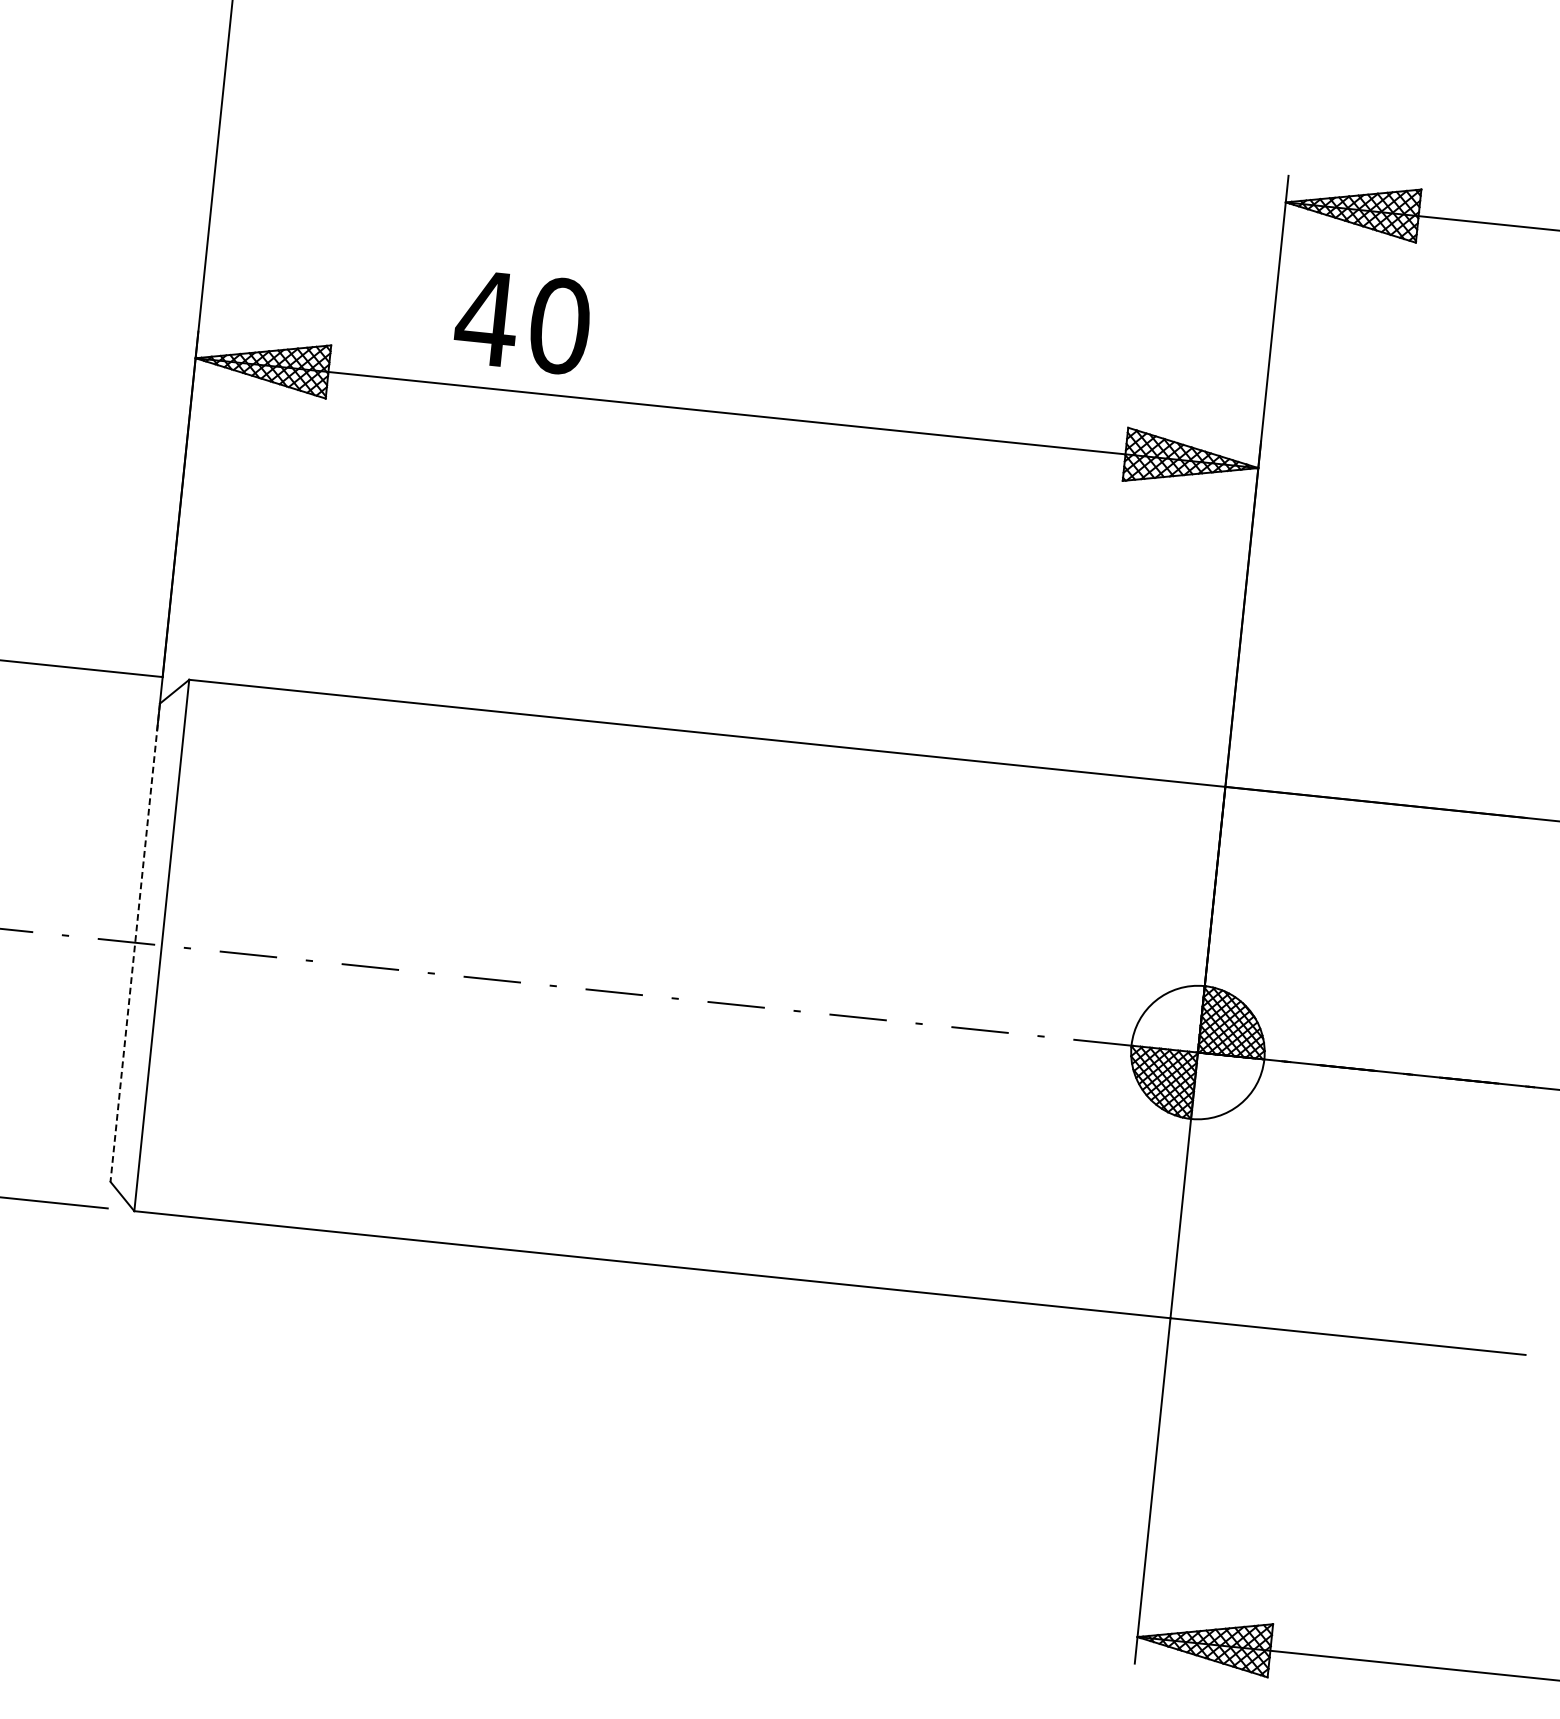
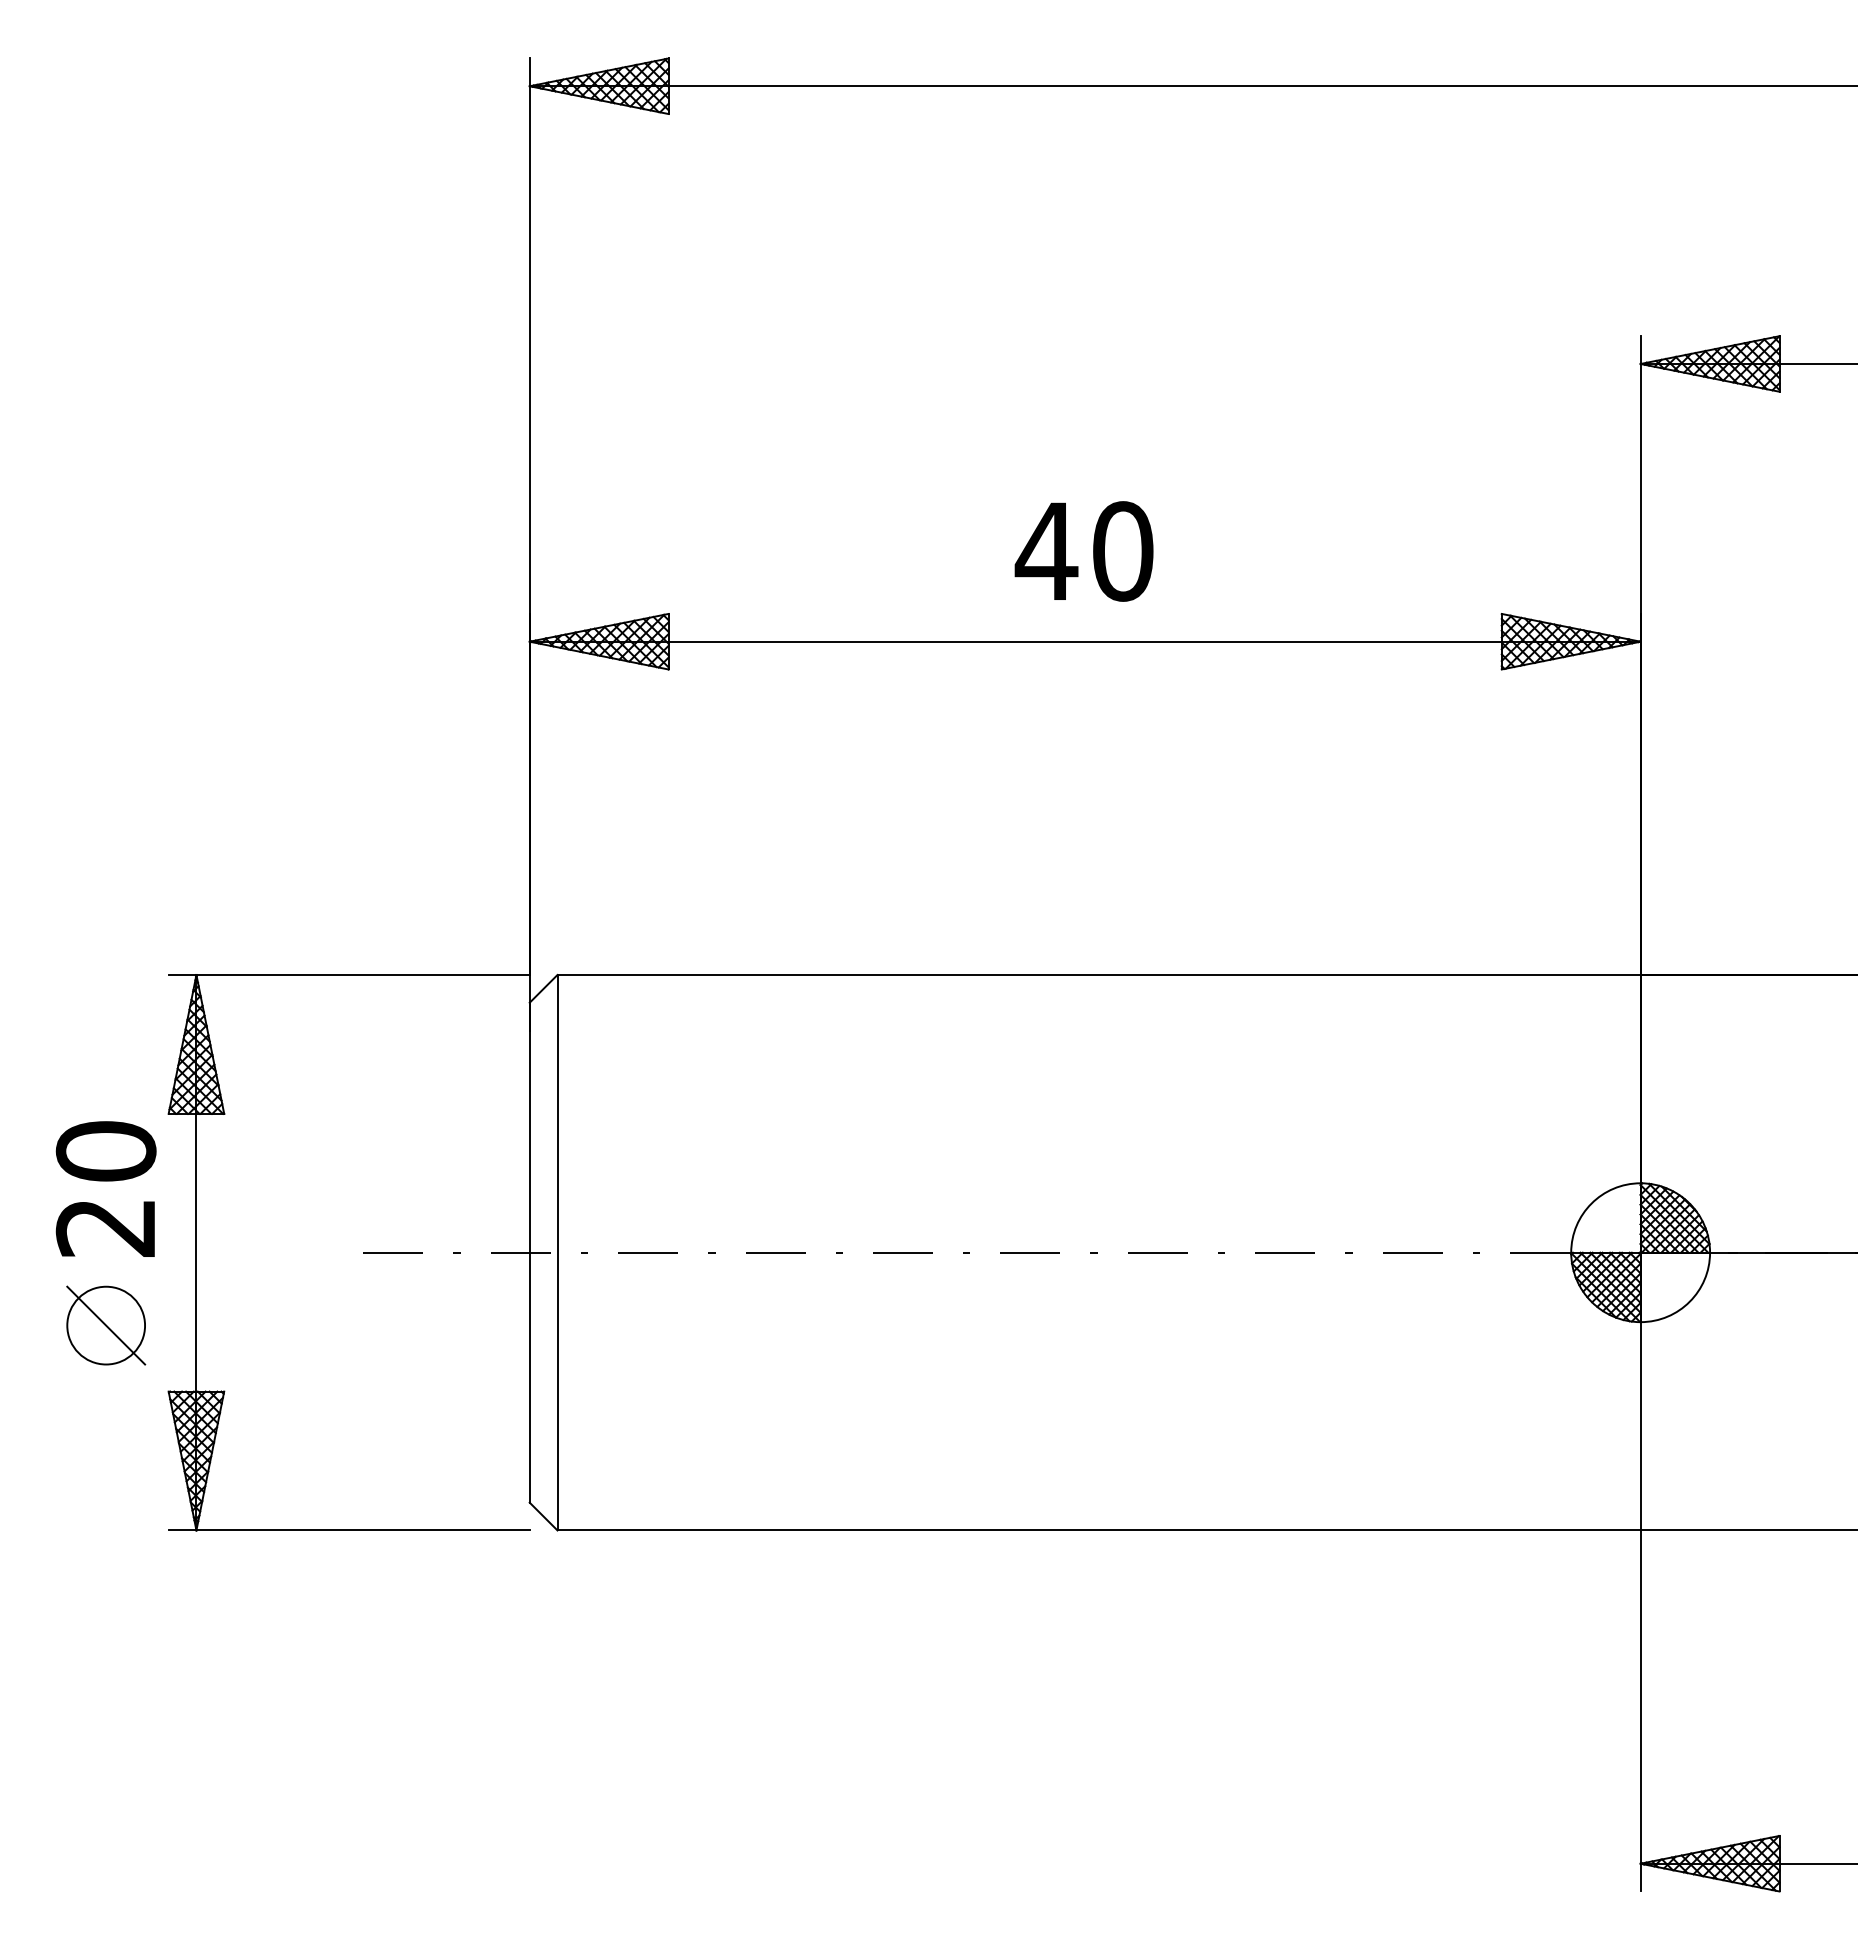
text: (522, 322) -> (1083, 551), moved
line: (135, 942) -> (529, 1252), dashed -> solid

